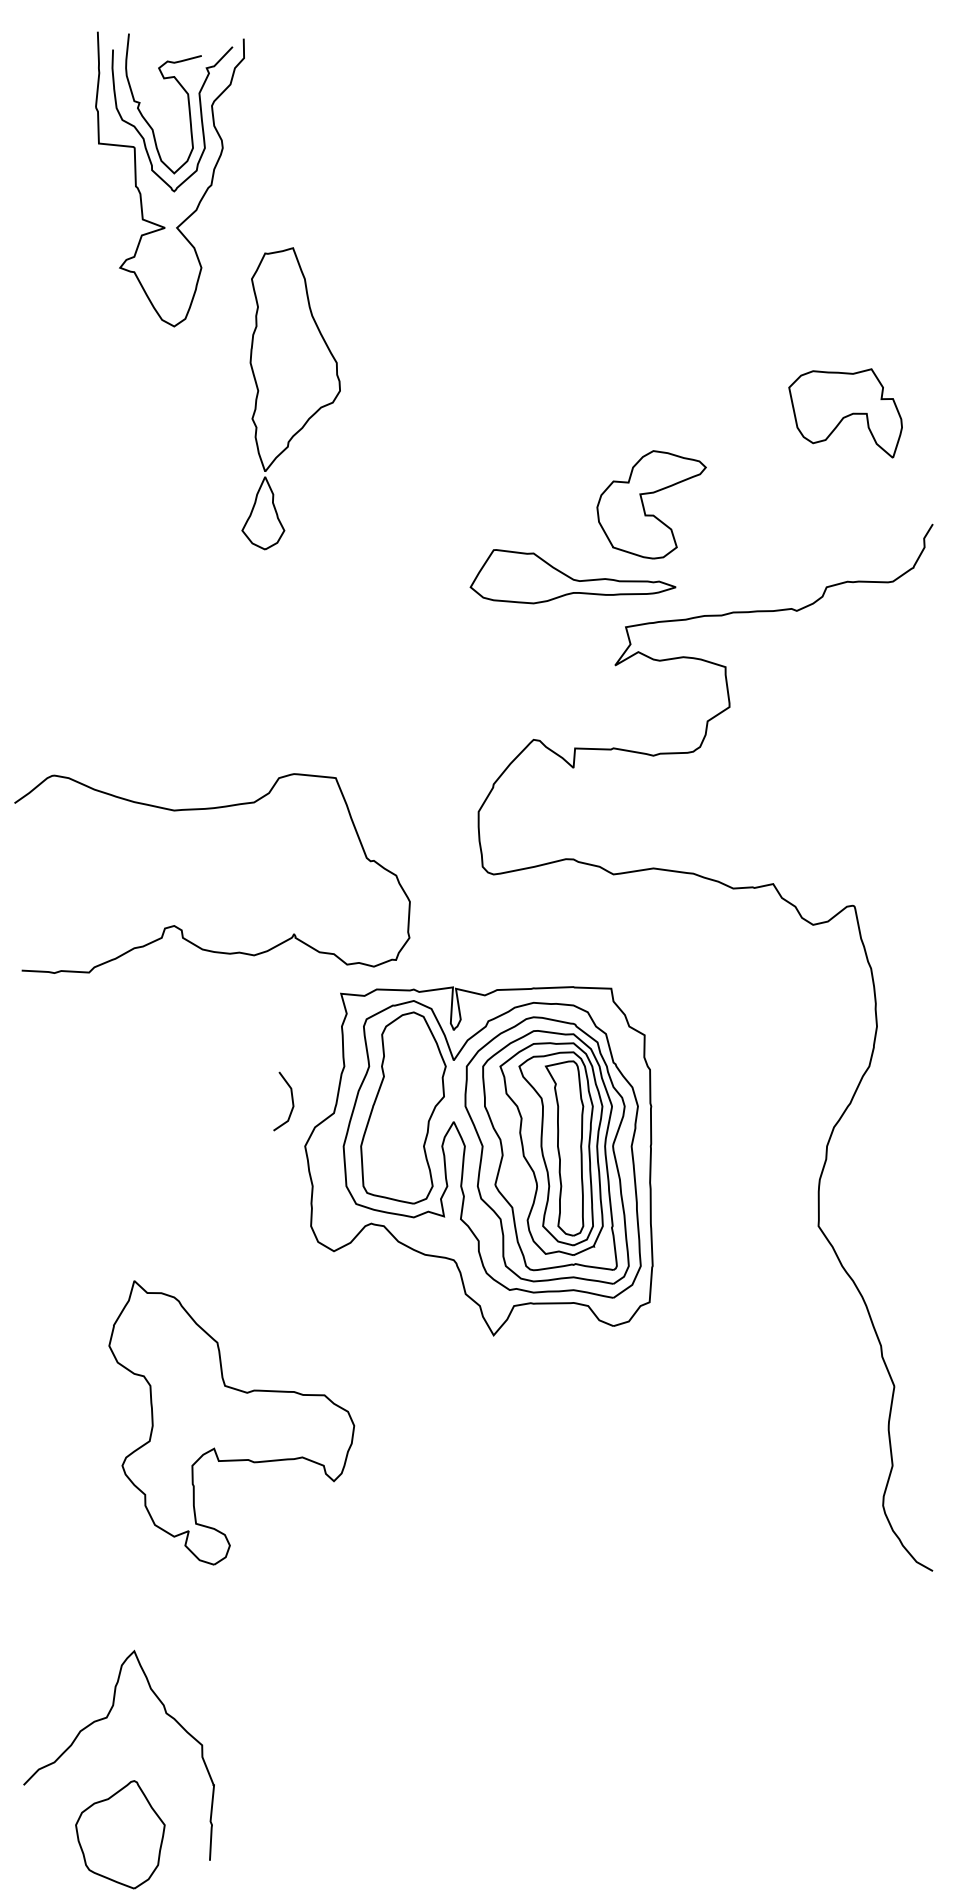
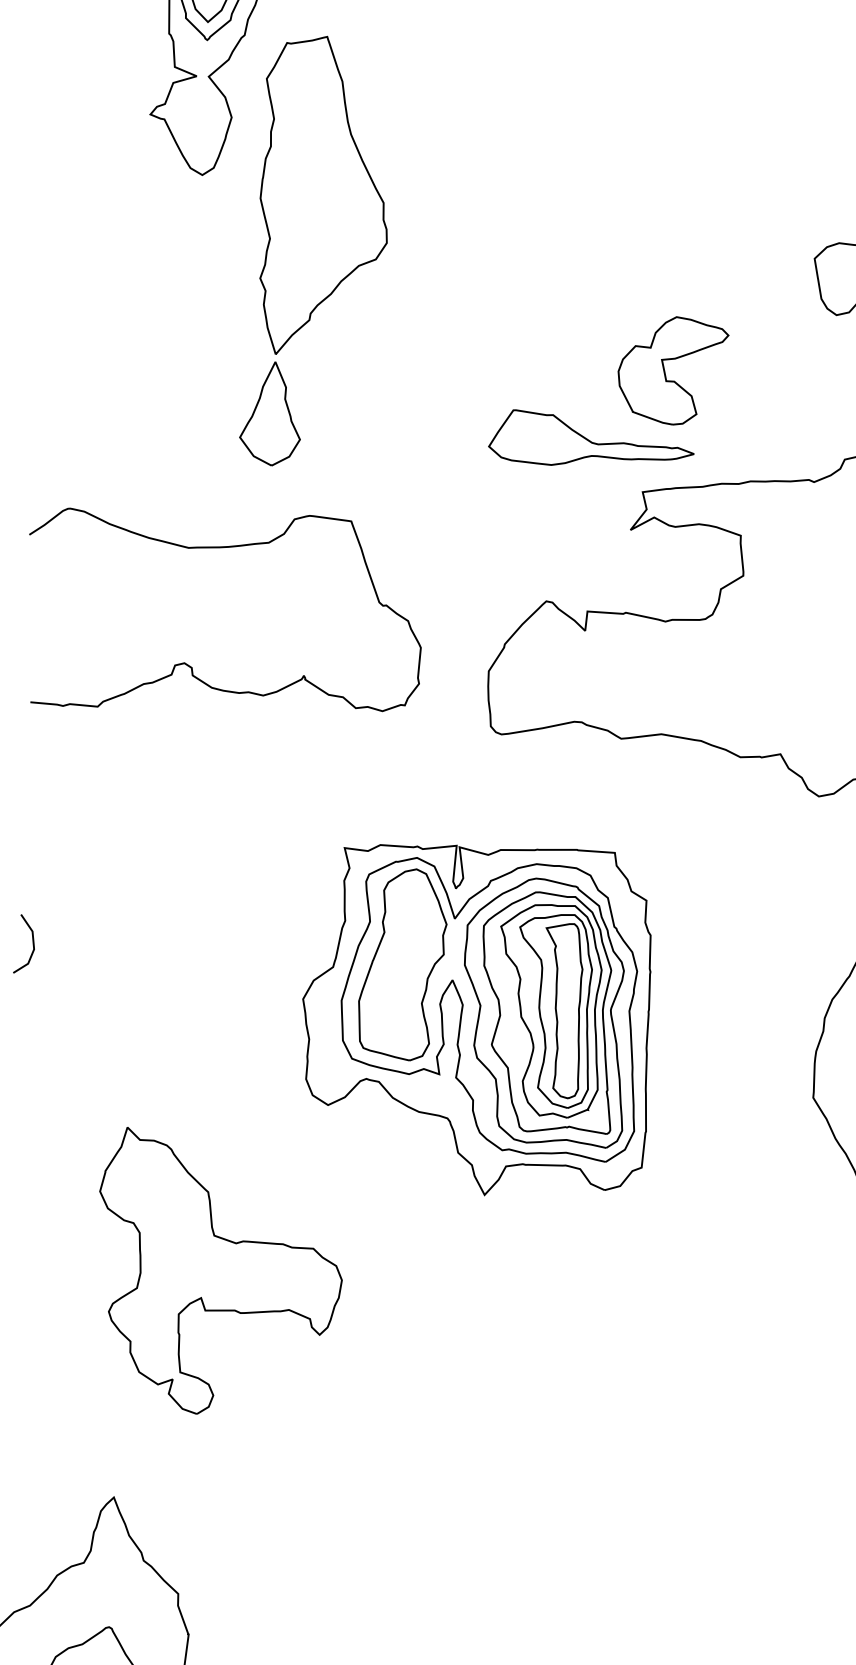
part: (290, 398) -> (315, 251), size x1.43
curve: (179, 927) -> (189, 664), moved
line: (291, 1100) -> (32, 943), moved

